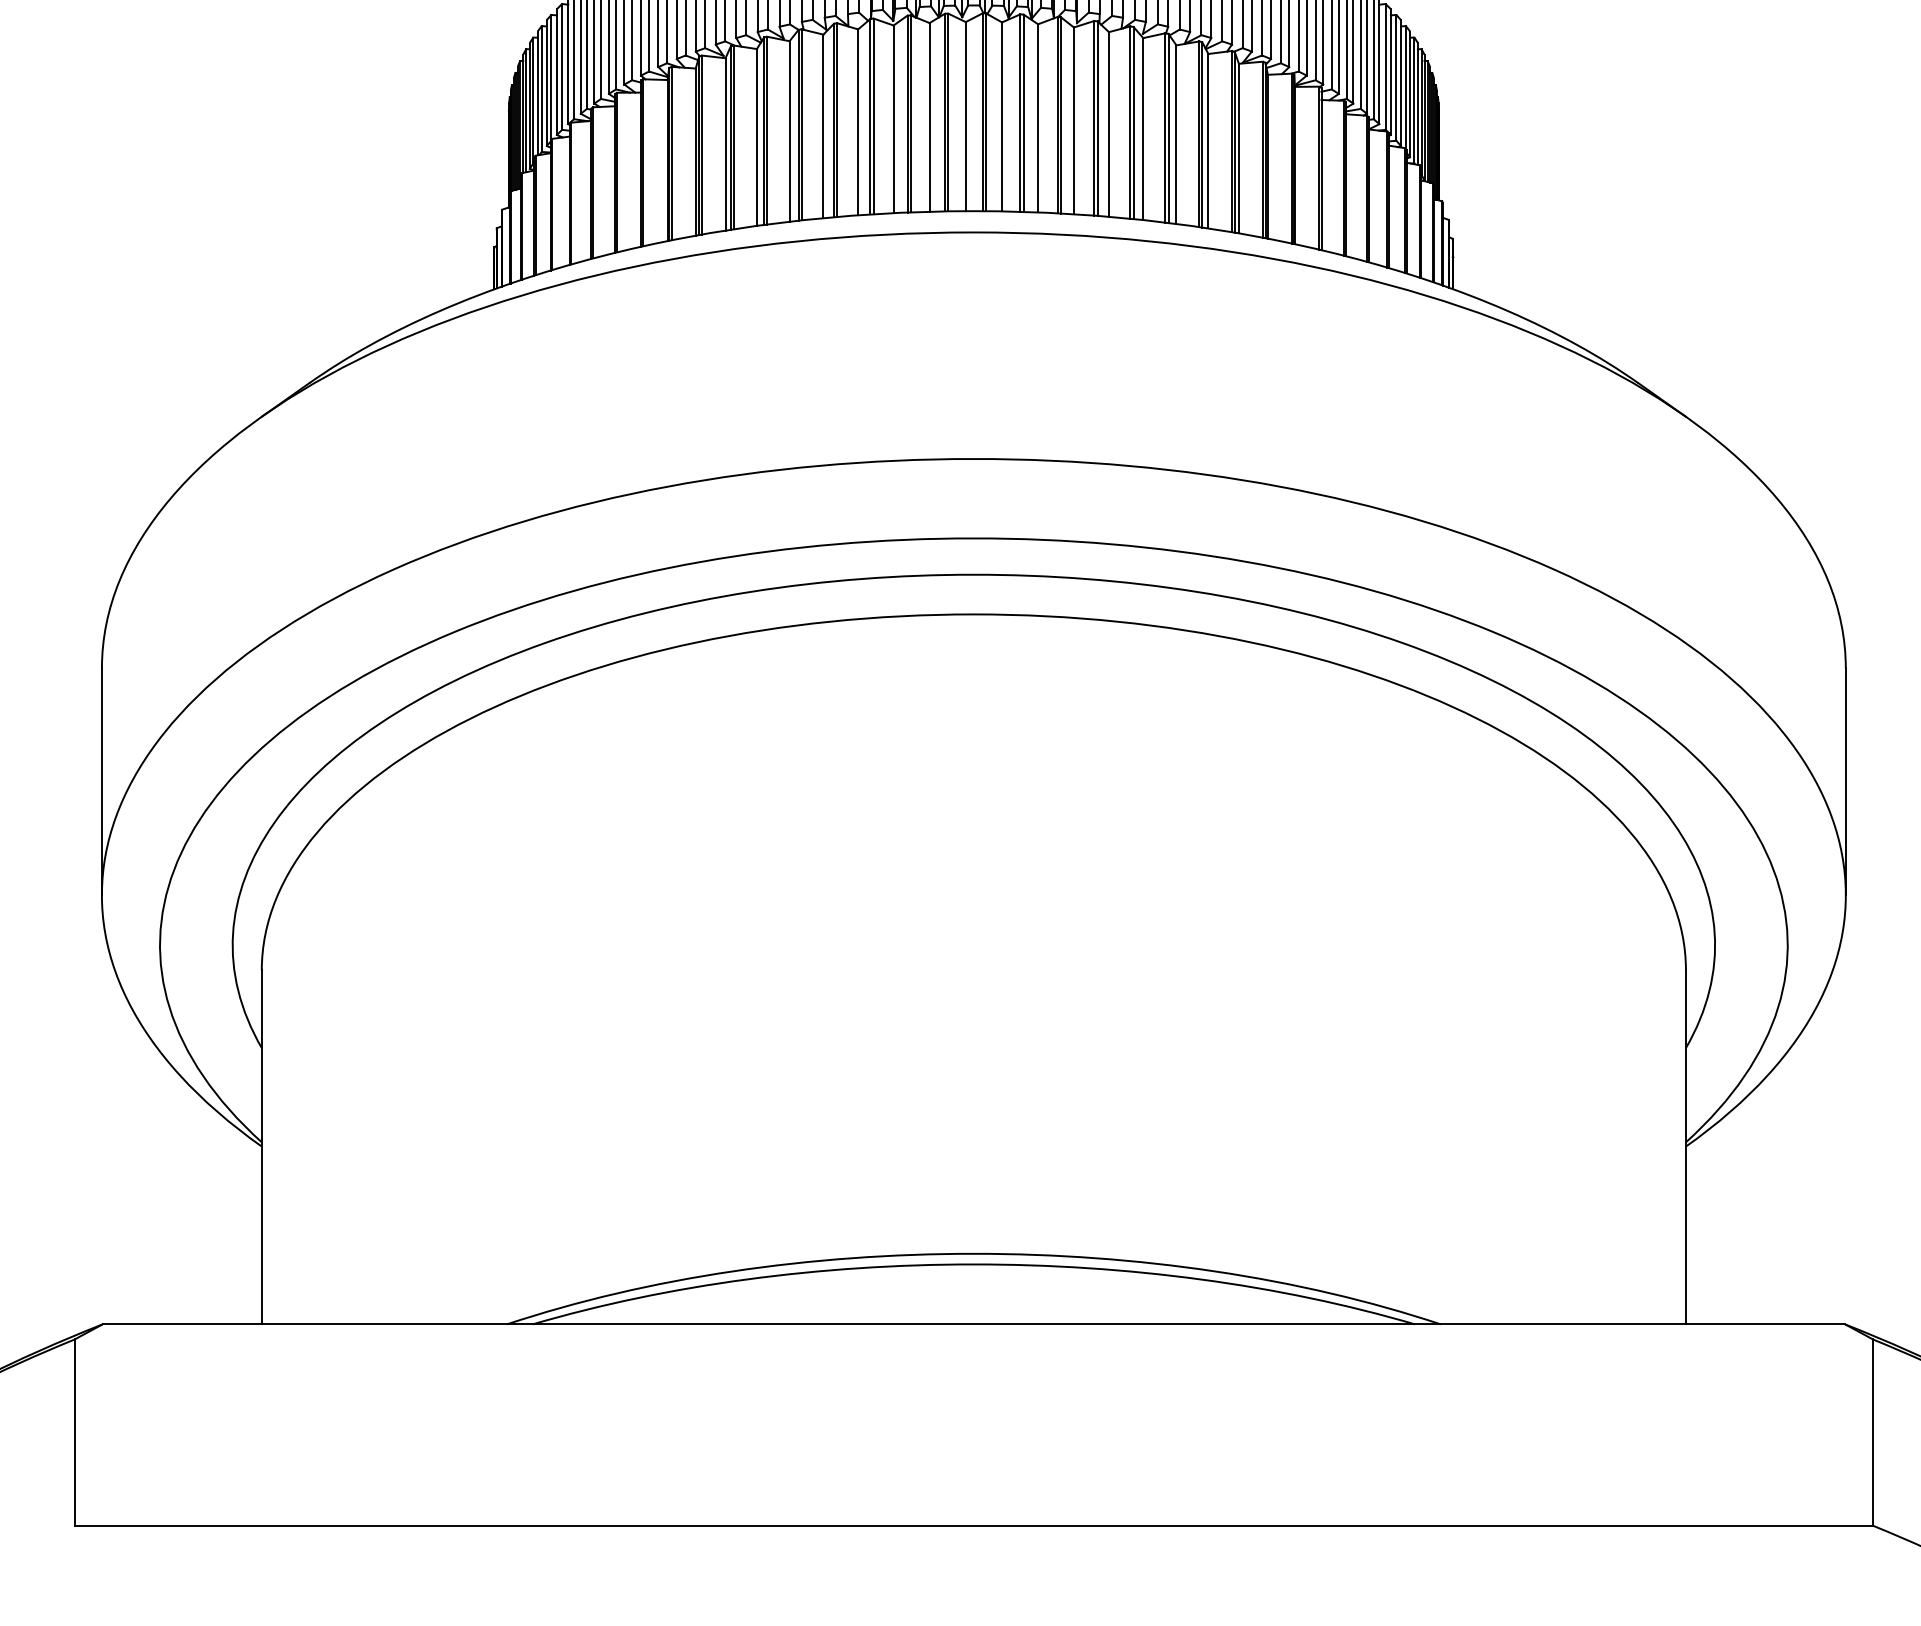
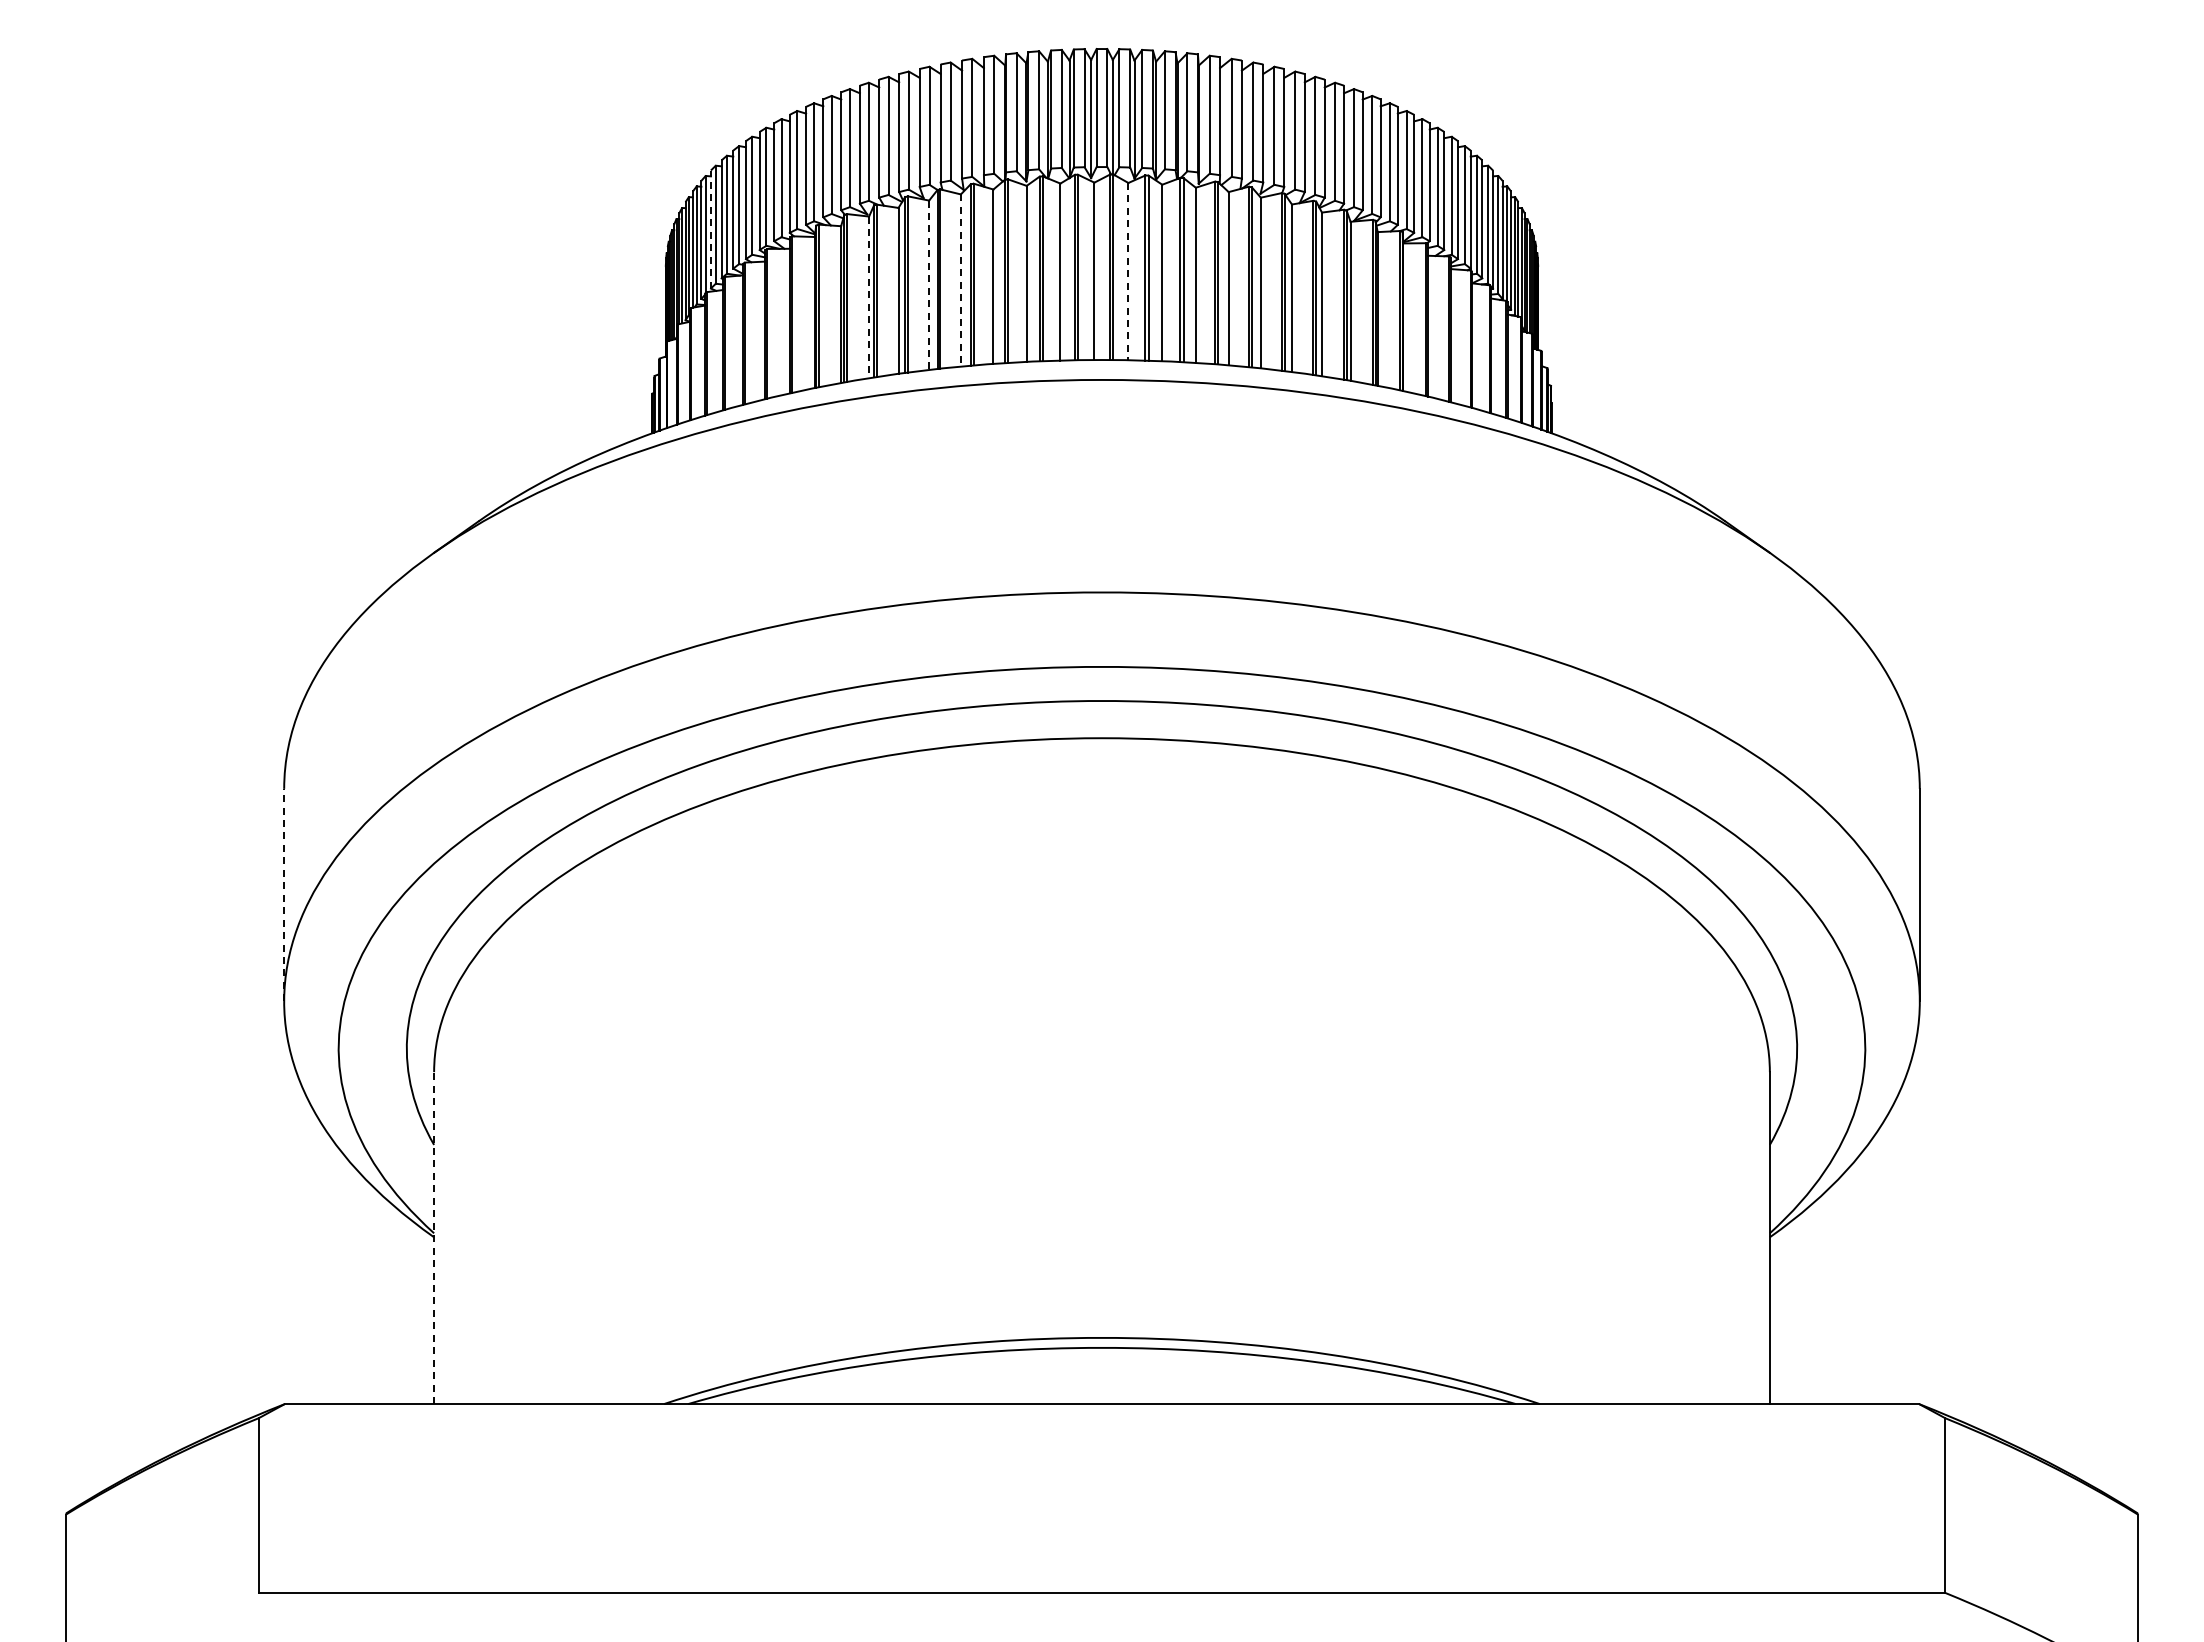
line: (556, 72) -> (710, 229), solid -> dashed
line: (1002, 116) -> (1128, 271), solid -> dashed
line: (823, 126) -> (960, 280), solid -> dashed
line: (789, 131) -> (929, 285), solid -> dashed
line: (725, 144) -> (869, 297), solid -> dashed
line: (102, 781) -> (284, 894), solid -> dashed
line: (262, 1147) -> (434, 1238), solid -> dashed

